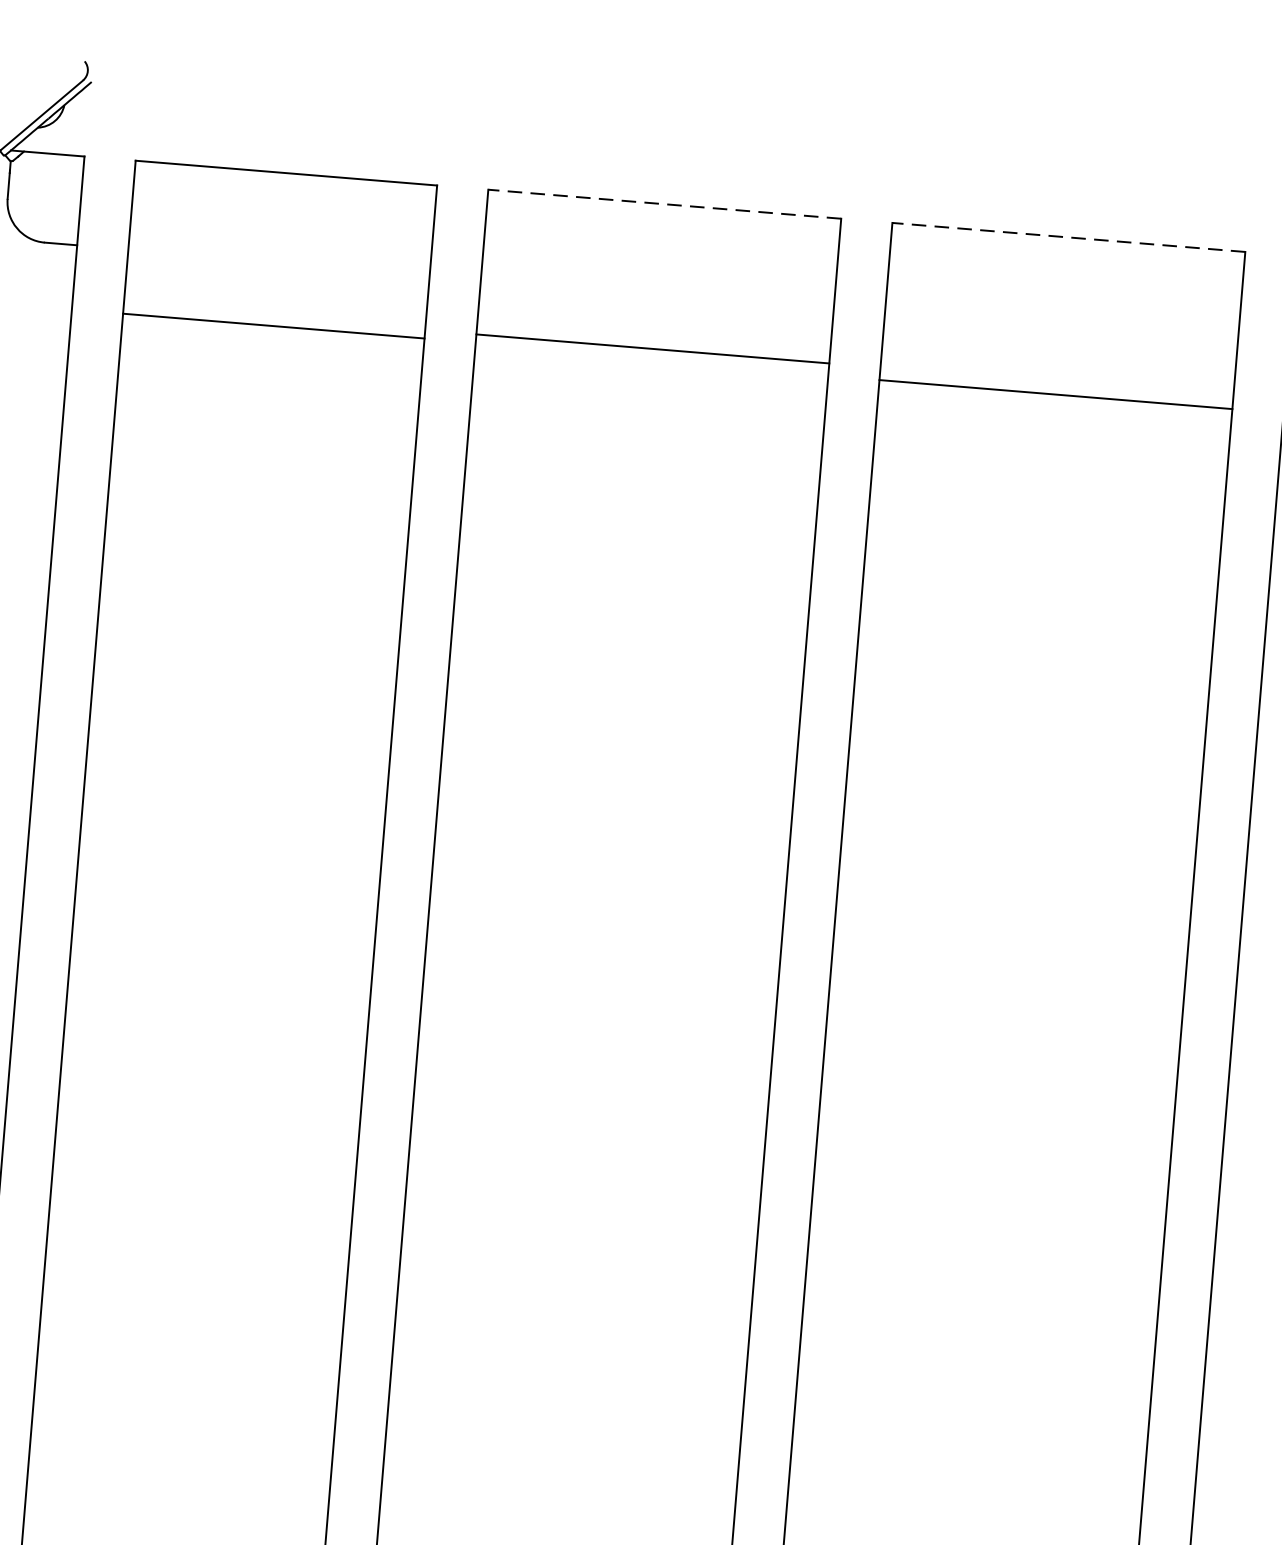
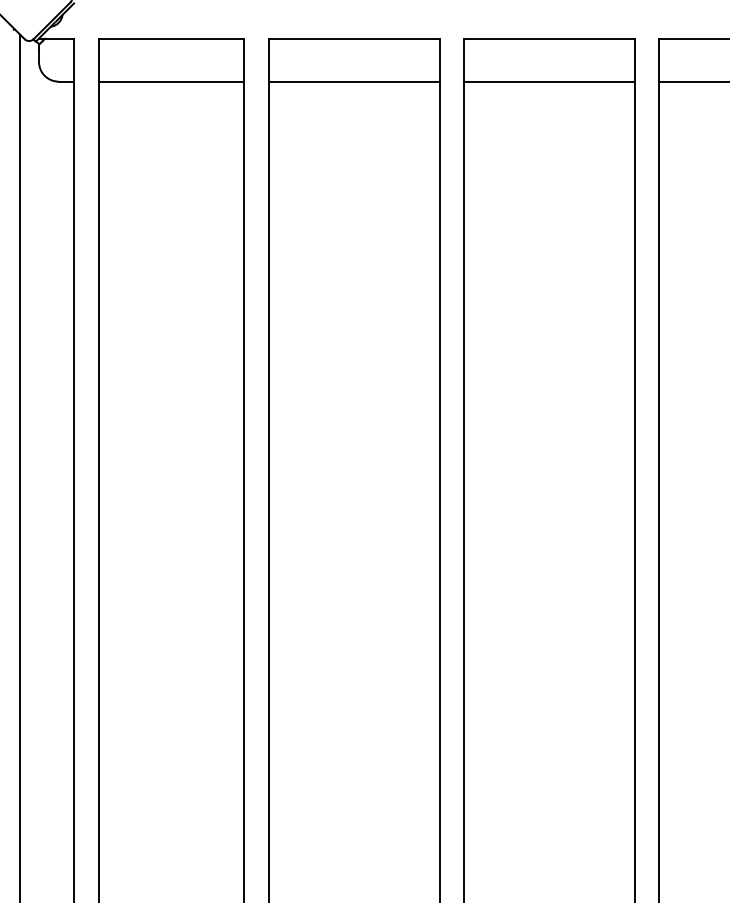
line: (663, 203) -> (353, 38), dashed -> solid
line: (1067, 236) -> (548, 38), dashed -> solid
line: (273, 325) -> (171, 81), moved
line: (653, 348) -> (354, 81), moved
line: (1056, 394) -> (549, 81), moved

